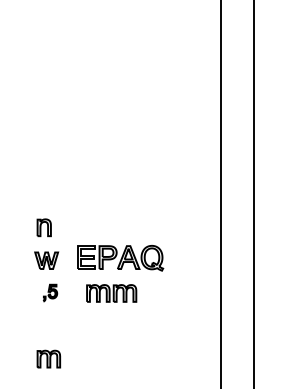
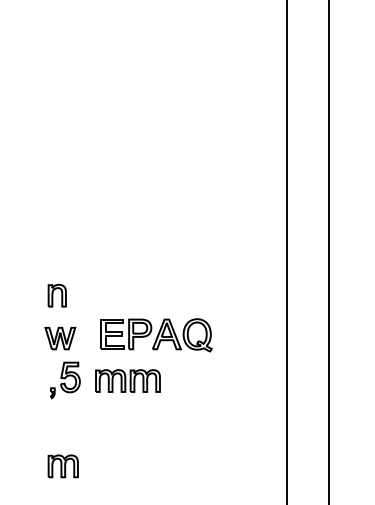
part: (50, 292) -> (65, 379), size x1.67
part: (111, 293) -> (127, 381), moved

